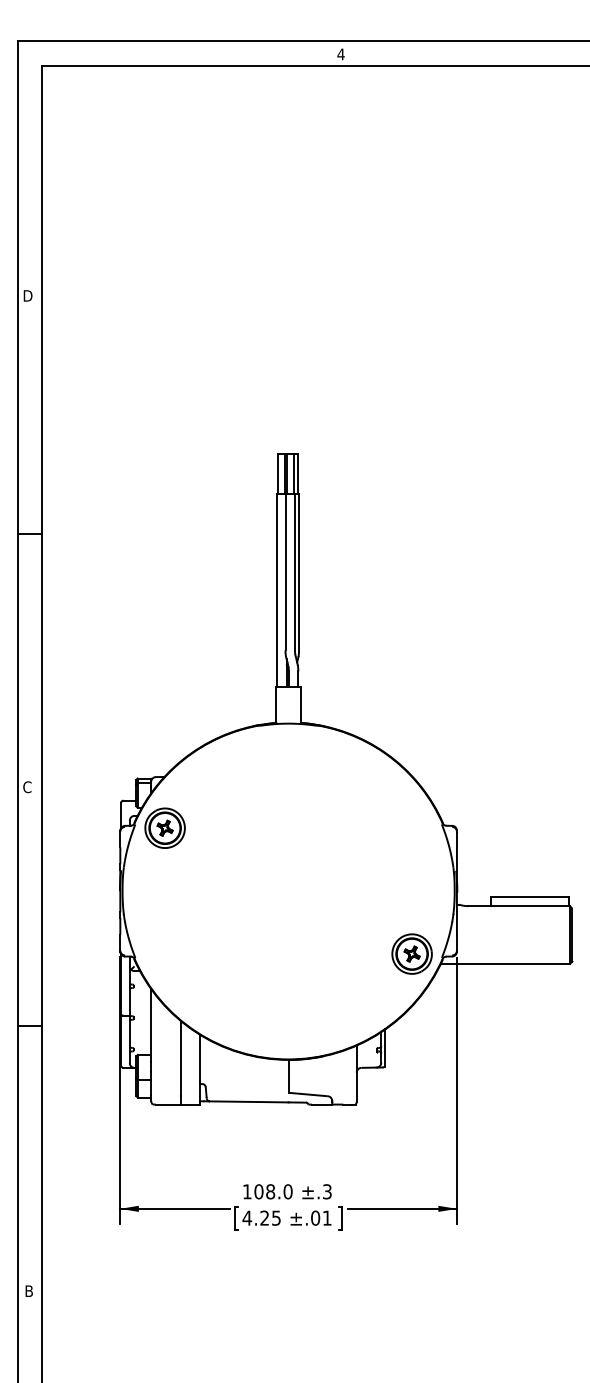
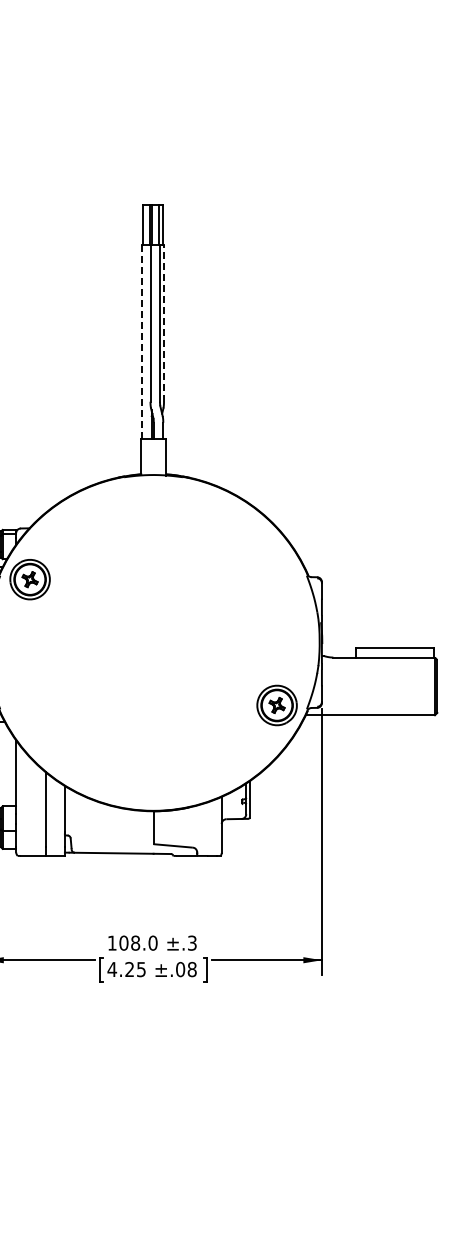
line: (299, 571) -> (164, 322), solid -> dashed
line: (277, 590) -> (142, 341), solid -> dashed
text: (326, 1217) -> (191, 968), ±.01 -> ±.08

